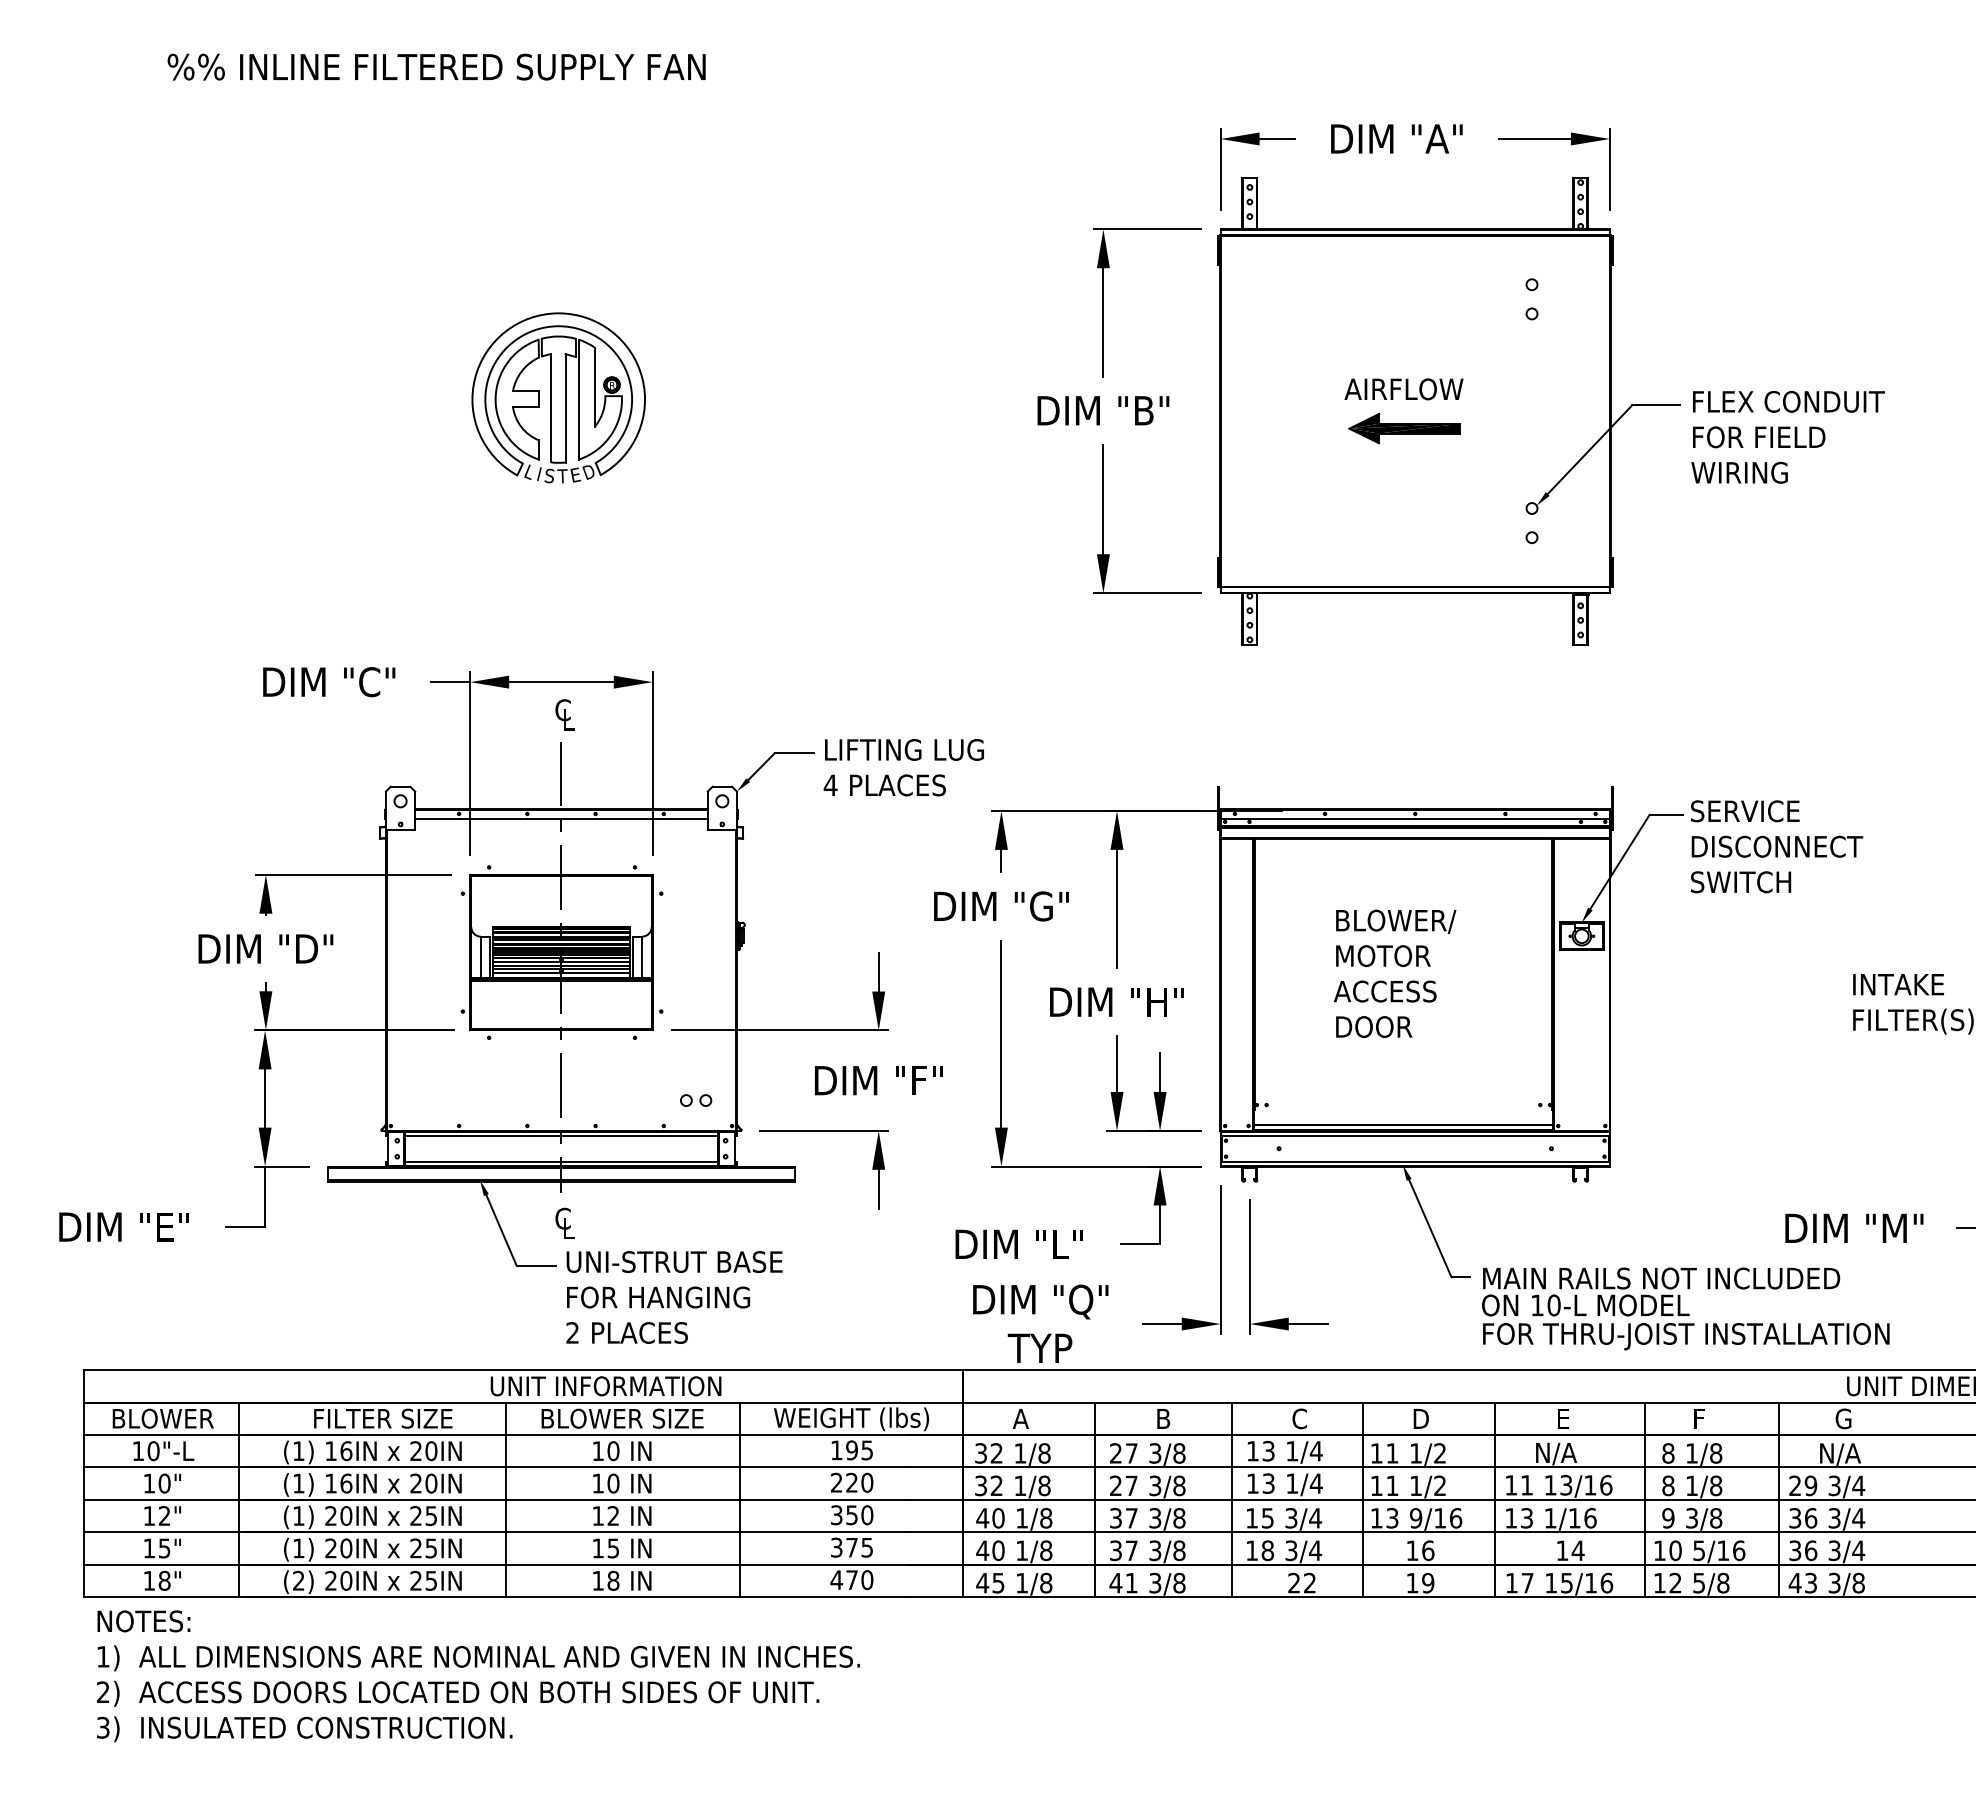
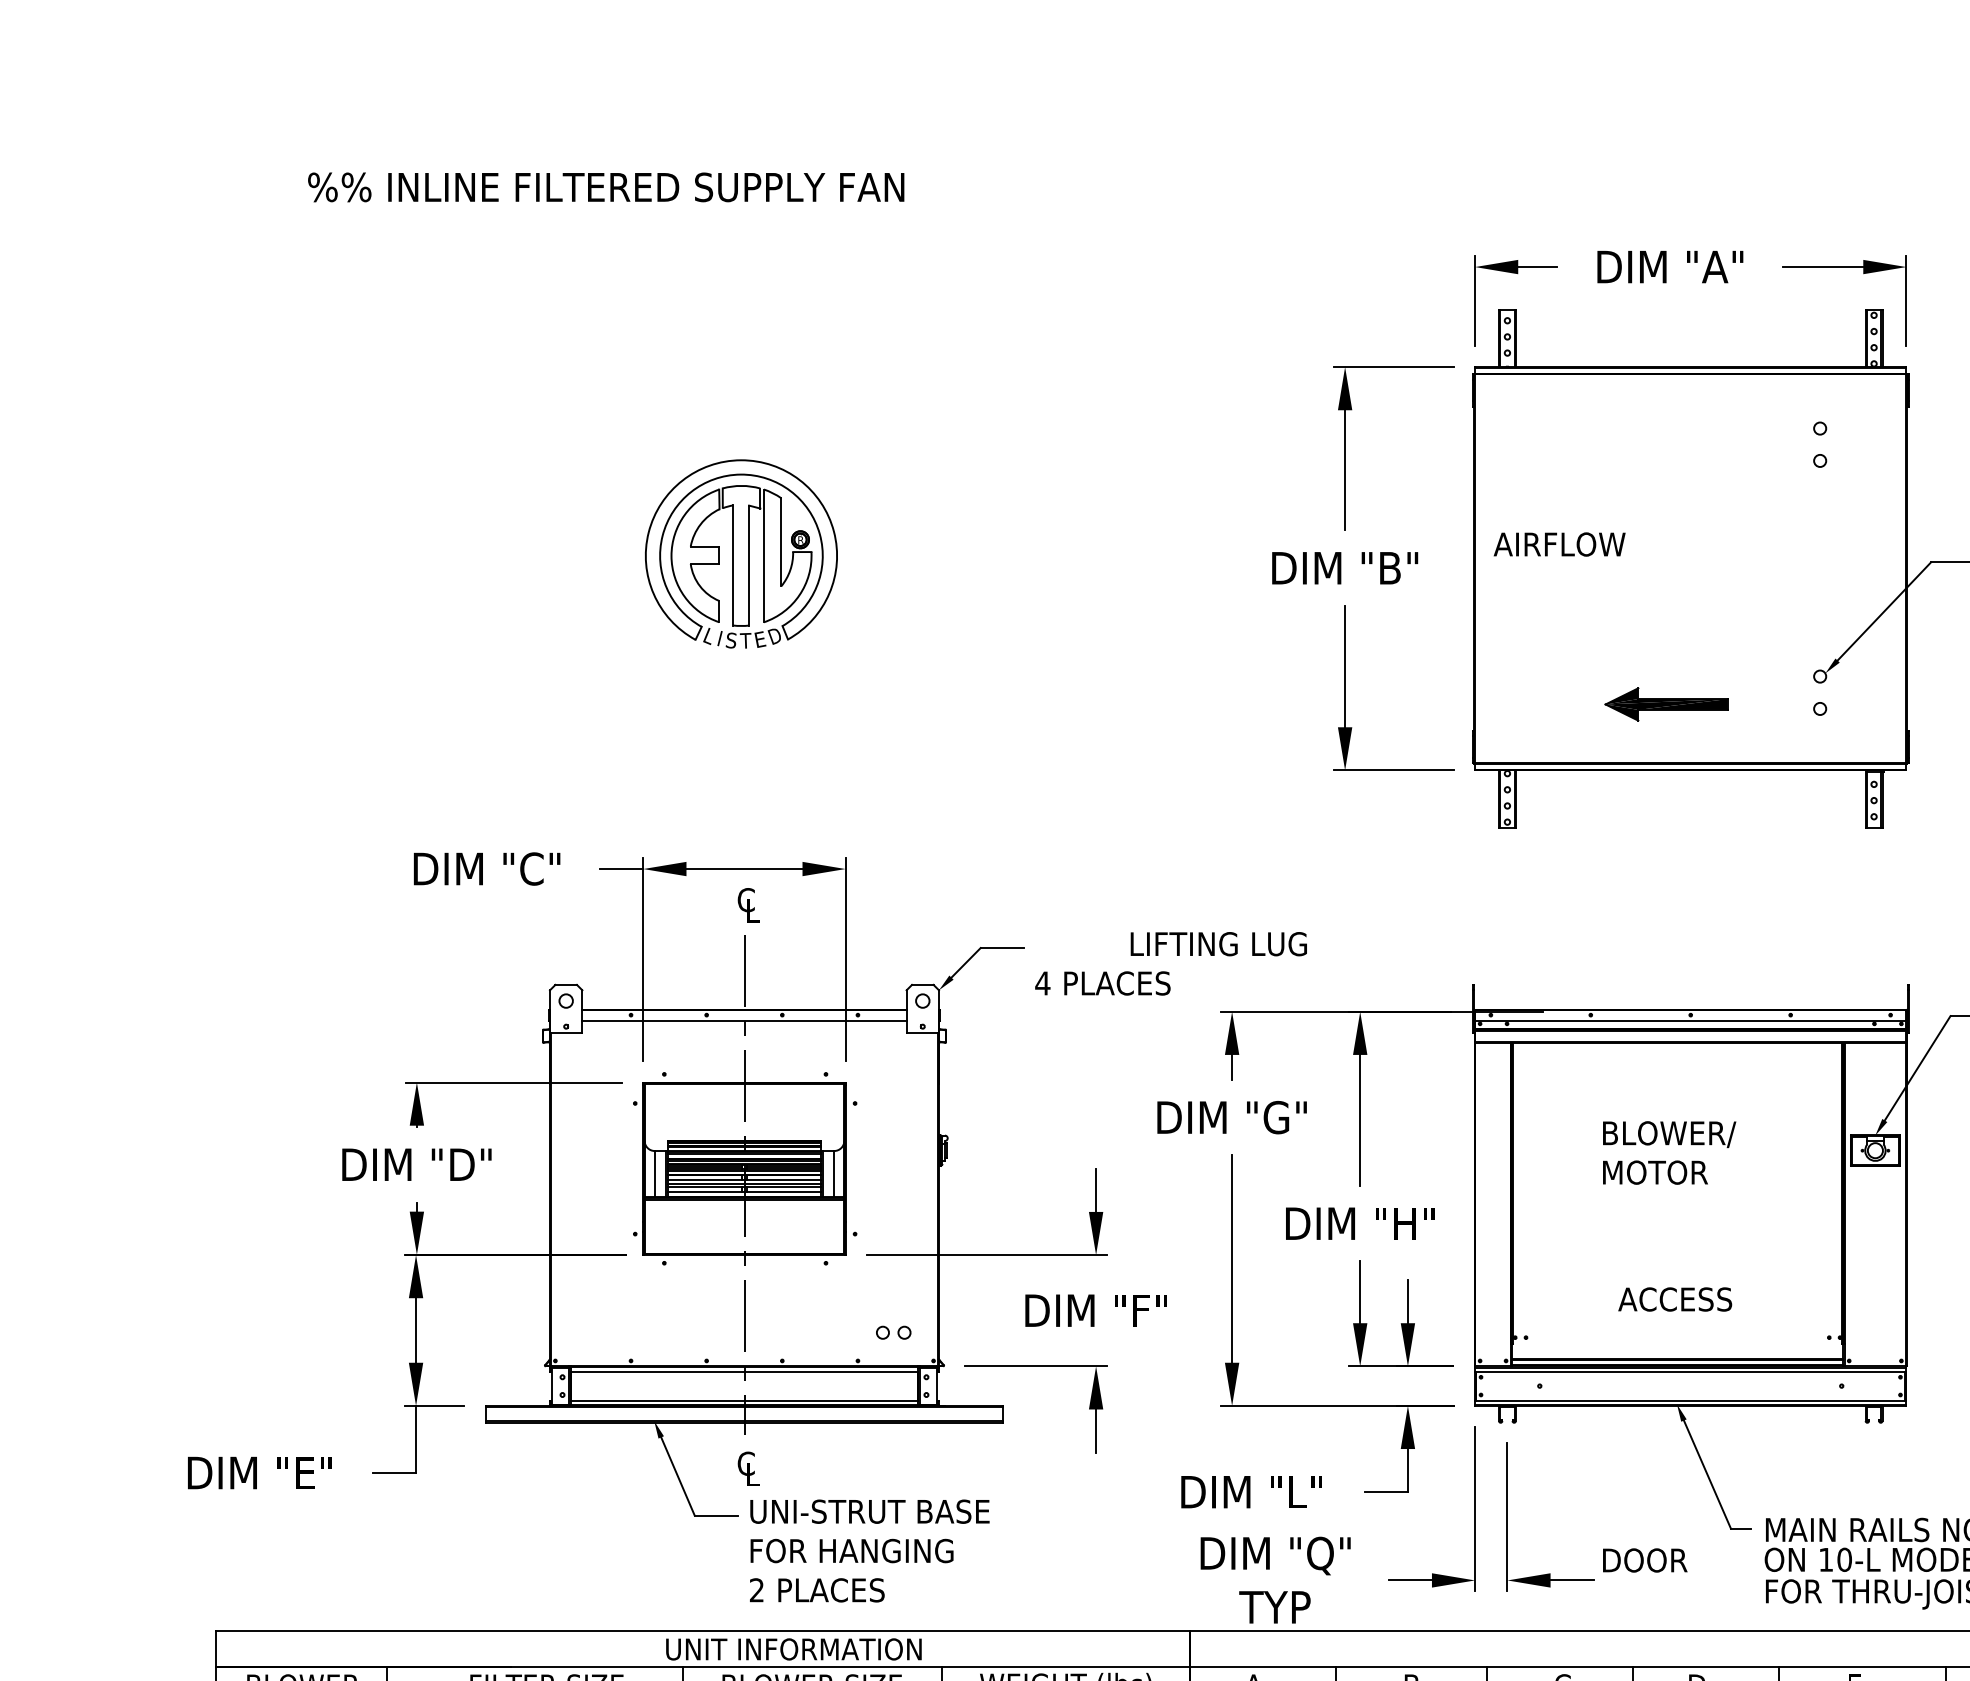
text: (1403, 389) -> (1559, 544), moved
part: (1404, 428) -> (1666, 704), moved
text: (904, 749) -> (1218, 943), moved
text: (1385, 991) -> (1675, 1299), moved
text: (1374, 1026) -> (1645, 1559), moved

